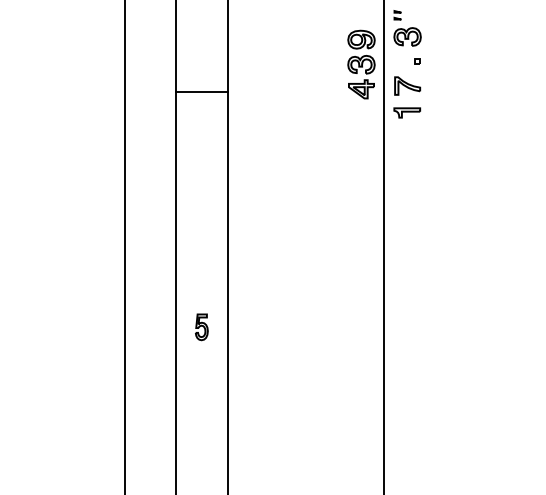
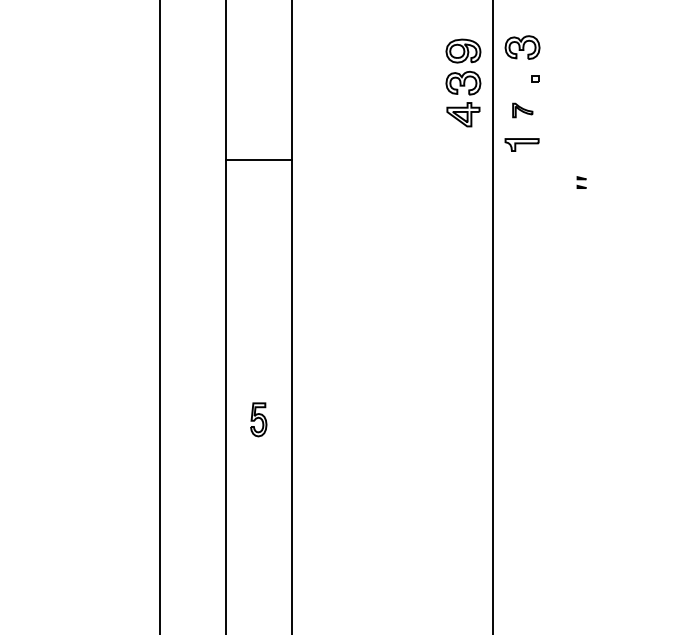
part: (397, 15) -> (581, 182), moved
part: (407, 85) -> (522, 109), size x0.6
line: (201, 92) -> (258, 161), moved

